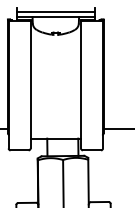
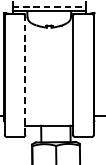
line: (55, 12) -> (48, 6), solid -> dashed
line: (30, 84) -> (25, 74), solid -> dashed

